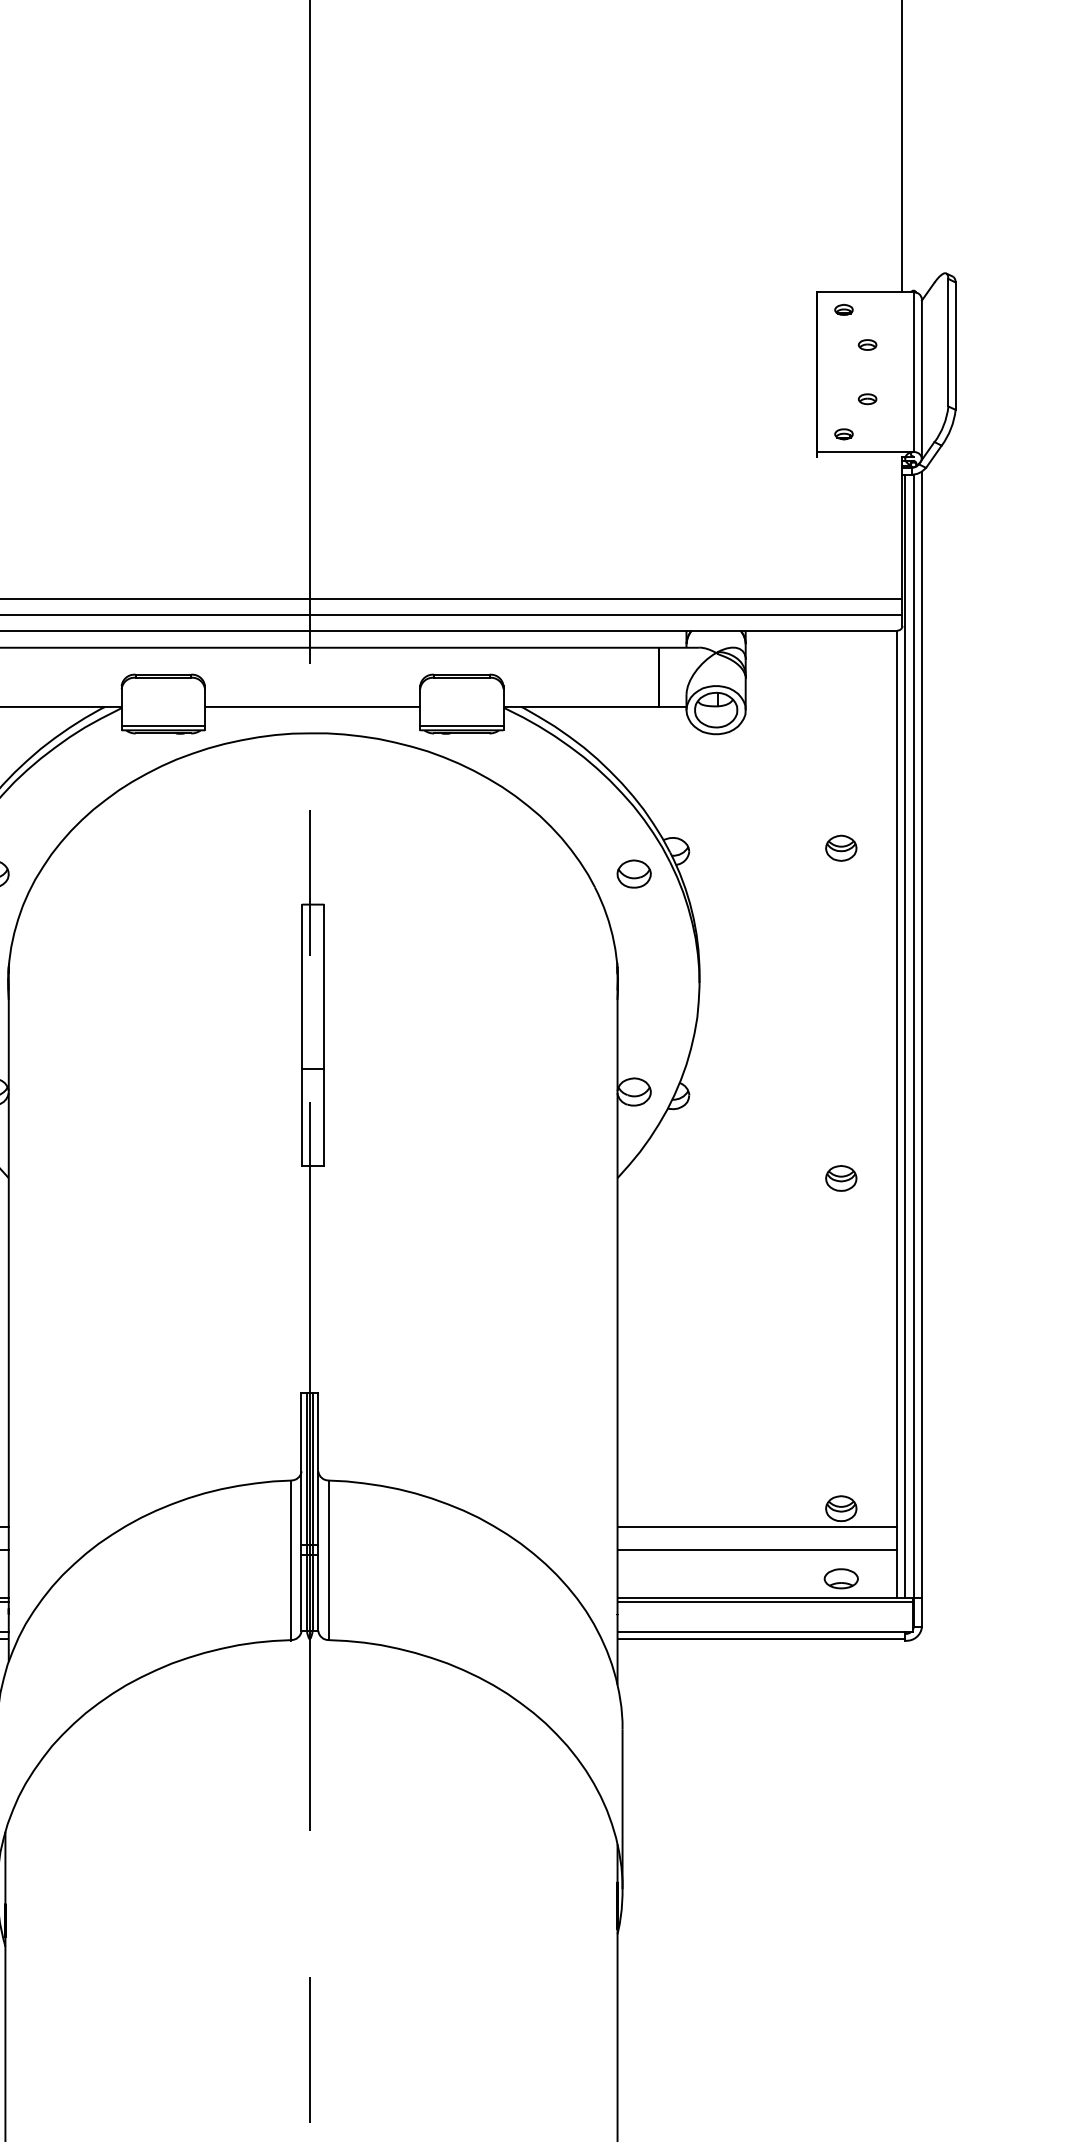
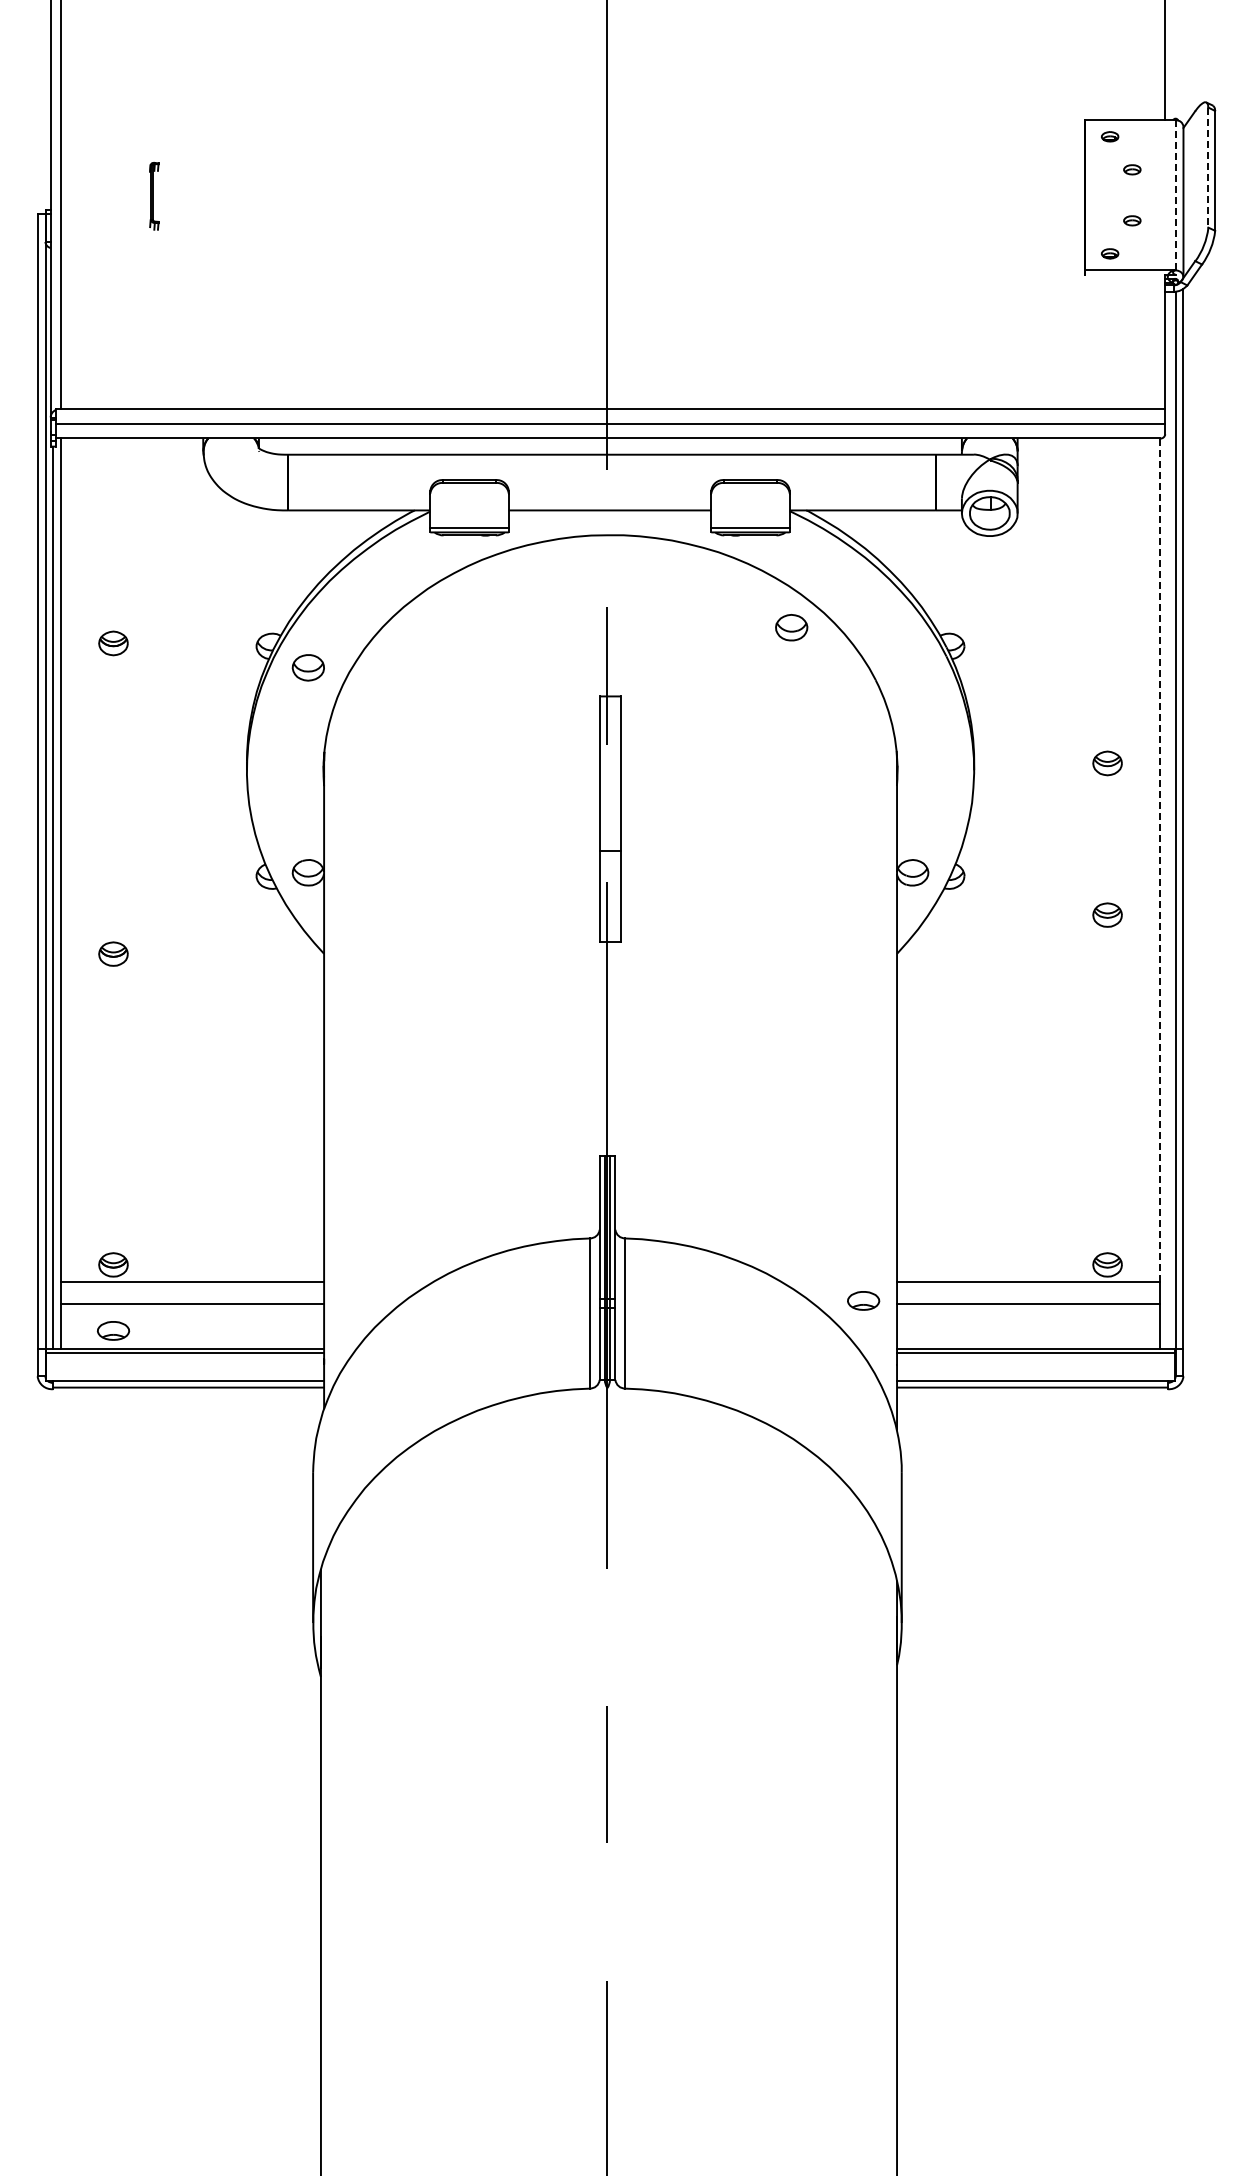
line: (948, 343) -> (1208, 168), solid -> dashed
line: (913, 372) -> (1175, 195), solid -> dashed
part: (841, 848) -> (1107, 763), moved
part: (633, 873) -> (791, 627), moved
line: (904, 1035) -> (1167, 819), removed
line: (896, 1078) -> (1159, 860), solid -> dashed
part: (841, 1177) -> (1107, 914), moved
part: (841, 1578) -> (863, 1300), moved

